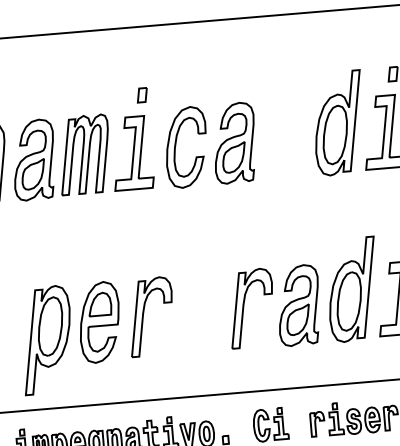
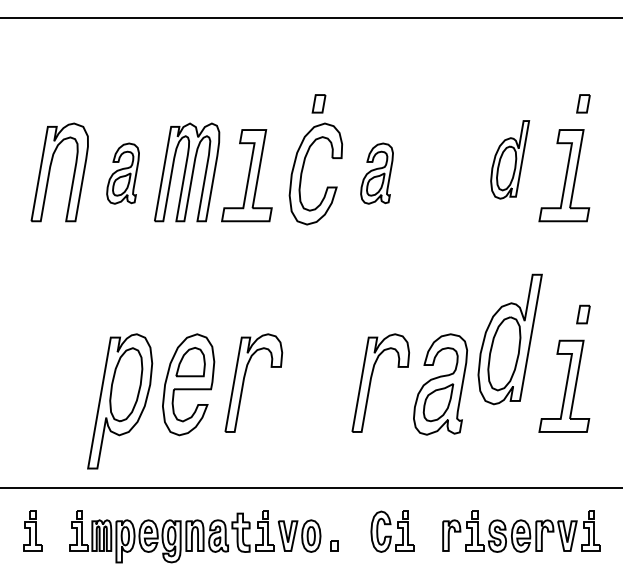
part: (141, 95) -> (318, 103), moved
part: (338, 123) -> (509, 159), size x0.6
part: (234, 142) -> (376, 173), size x0.6
part: (33, 159) -> (122, 173), size x0.6
part: (352, 289) -> (509, 339), moved

